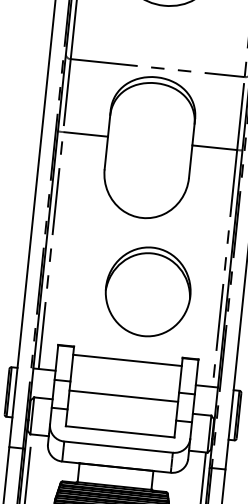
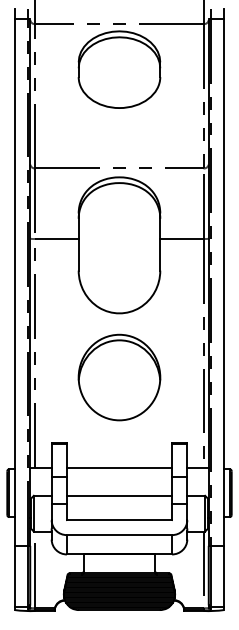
part: (148, 291) -> (119, 377), moved
line: (127, 360) -> (119, 468), moved
line: (123, 395) -> (119, 495), moved

